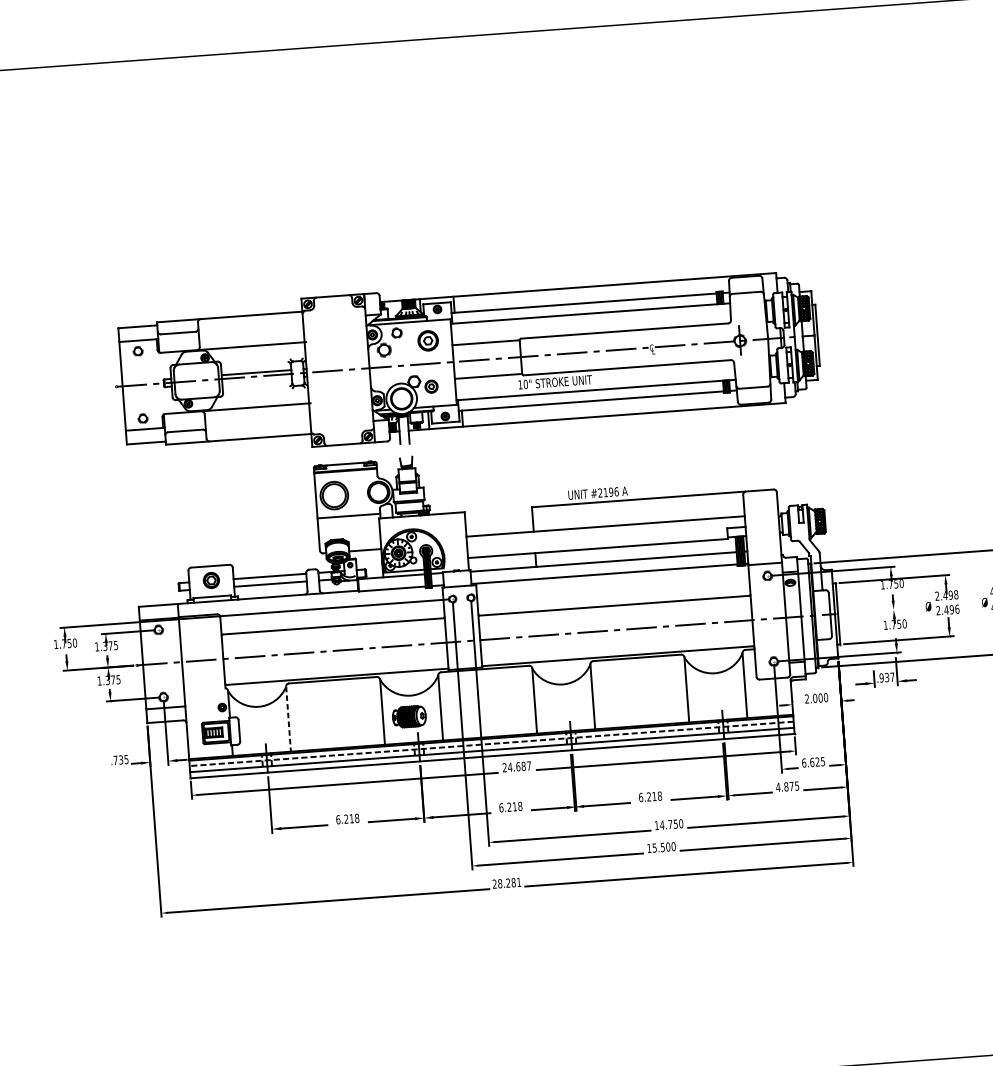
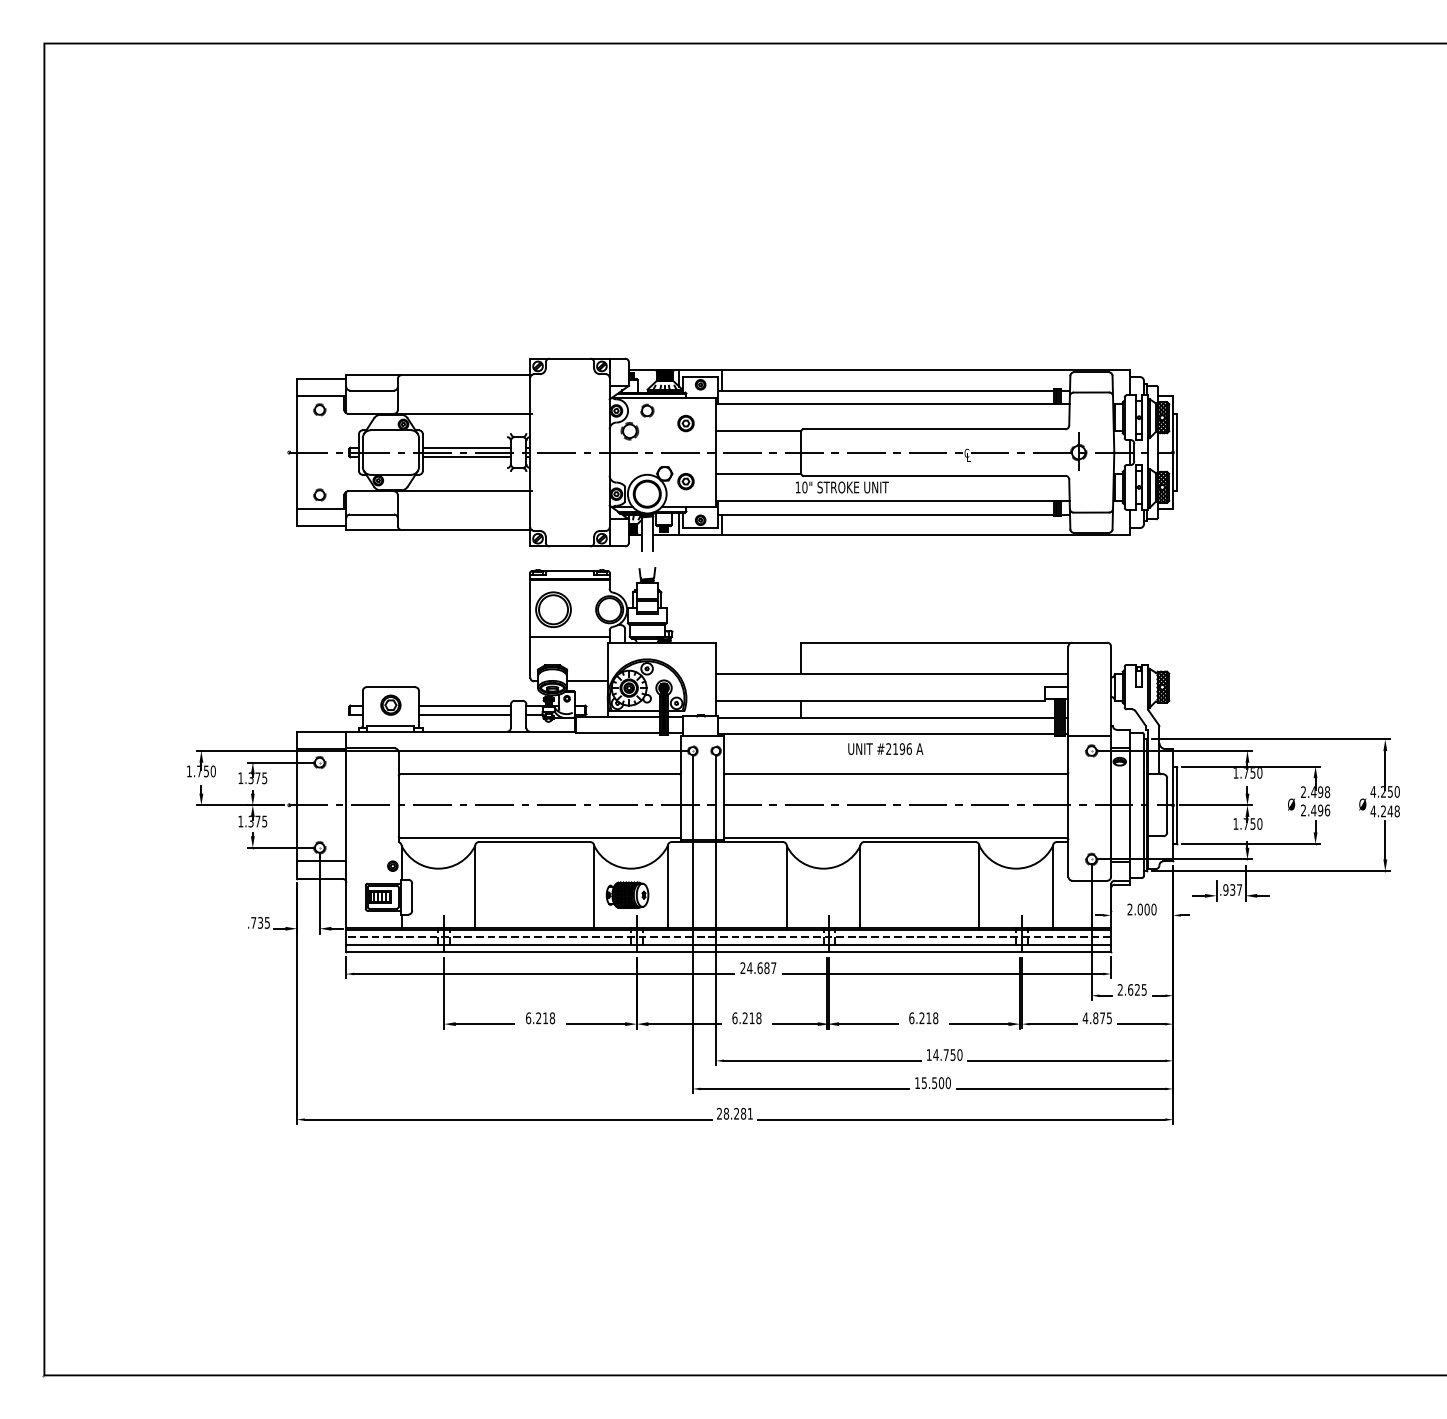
part: (427, 340) -> (685, 423), size x0.62
line: (256, 380) -> (466, 457), added
text: (597, 492) -> (885, 748), moved
line: (868, 611) -> (1215, 805), added
line: (288, 719) -> (475, 887), dashed -> solid
text: (803, 762) -> (1119, 989), 6.625 -> 2.625

